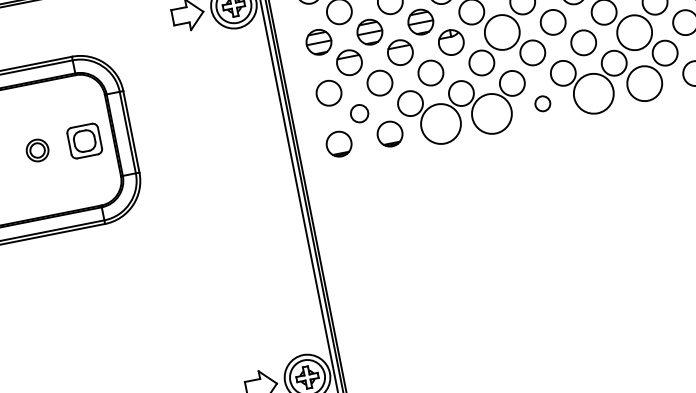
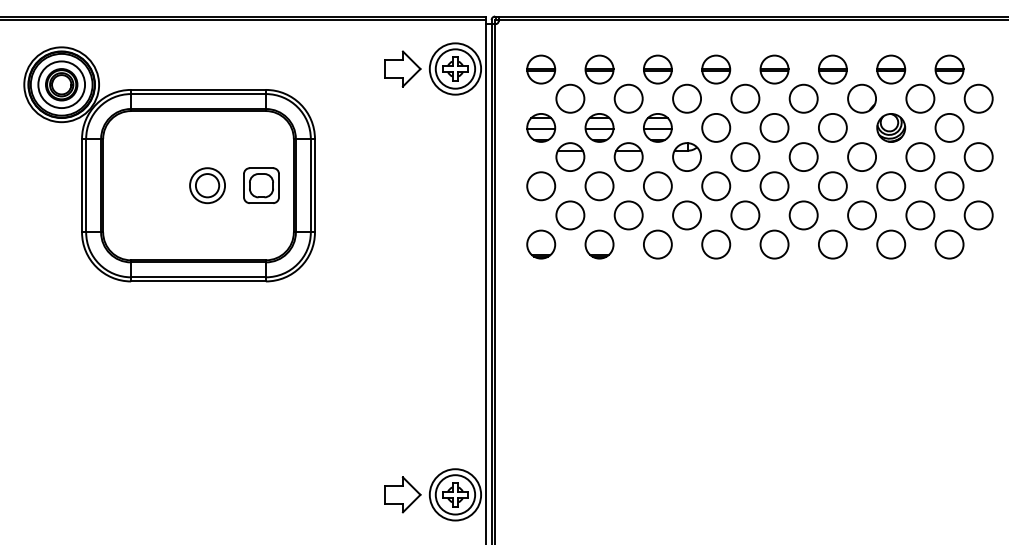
circle: (502, 32) -> (745, 157), size x0.71
circle: (634, 32) -> (891, 186), size x0.71
circle: (644, 83) -> (891, 244), size x0.71
circle: (593, 93) -> (832, 244), size x0.62
circle: (542, 103) -> (774, 244), size x1.67
circle: (359, 113) -> (570, 215), size x1.43
circle: (492, 113) -> (716, 244), size x0.62
circle: (440, 124) -> (657, 244), size x0.62
part: (37, 150) -> (207, 185), size x1.43

